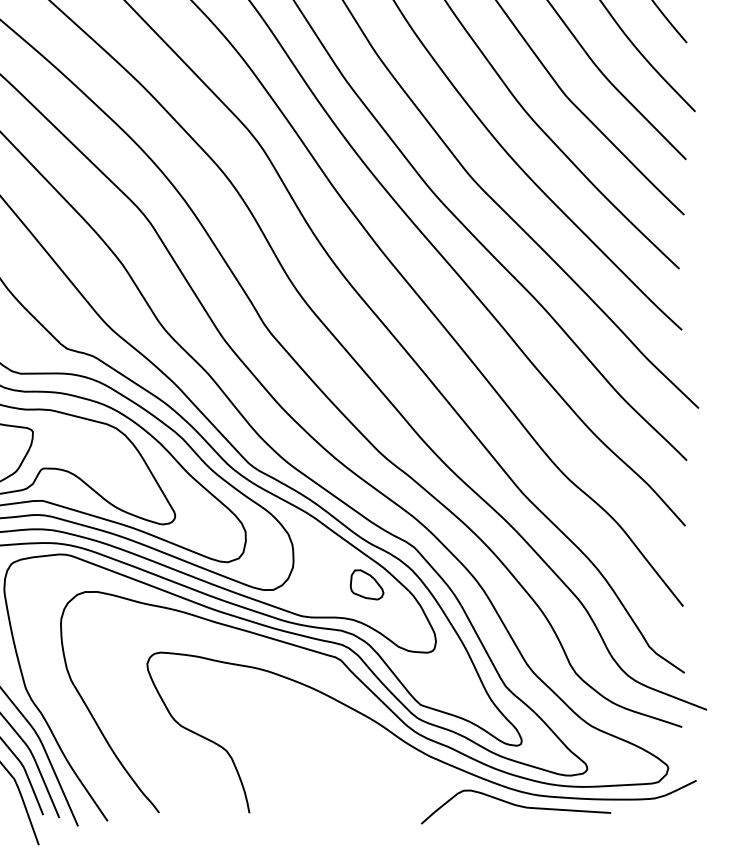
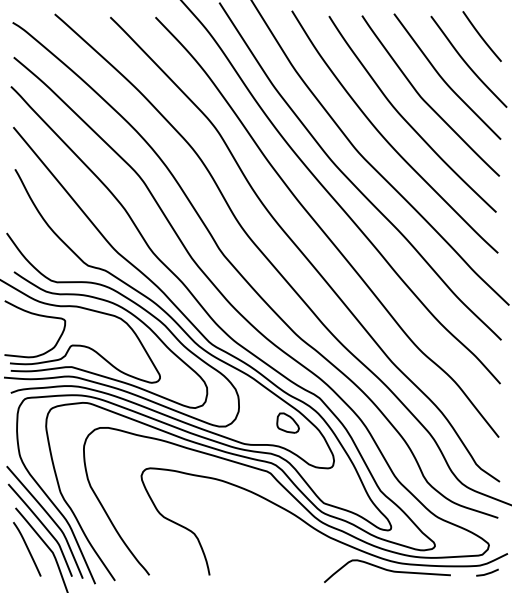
line: (666, 808) -> (487, 572), added

